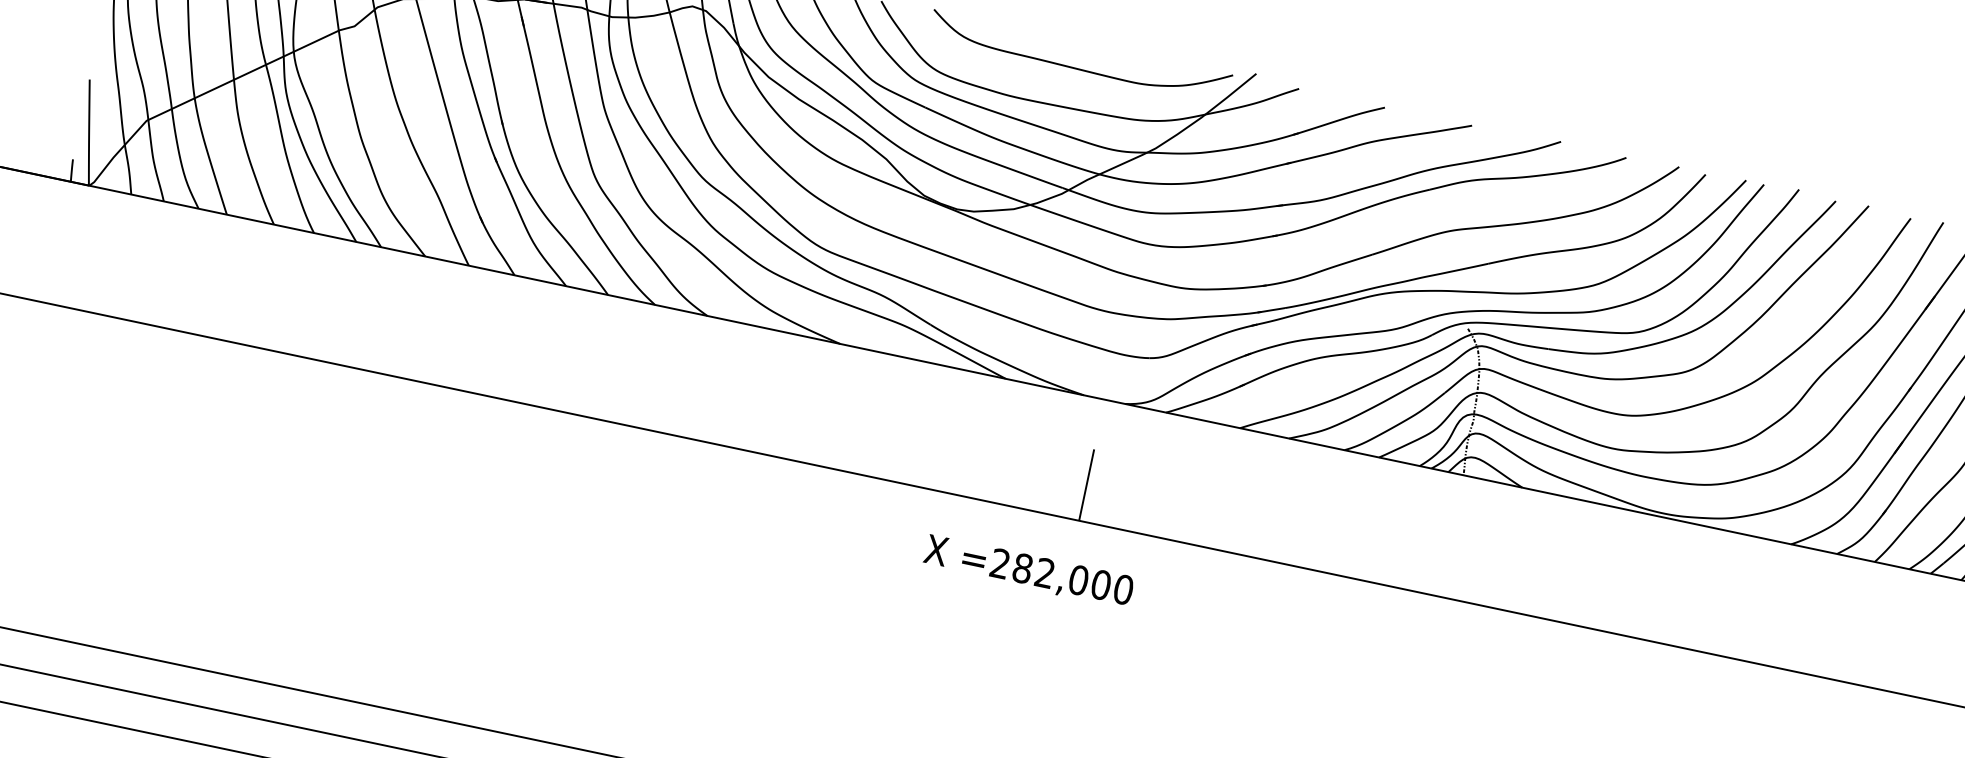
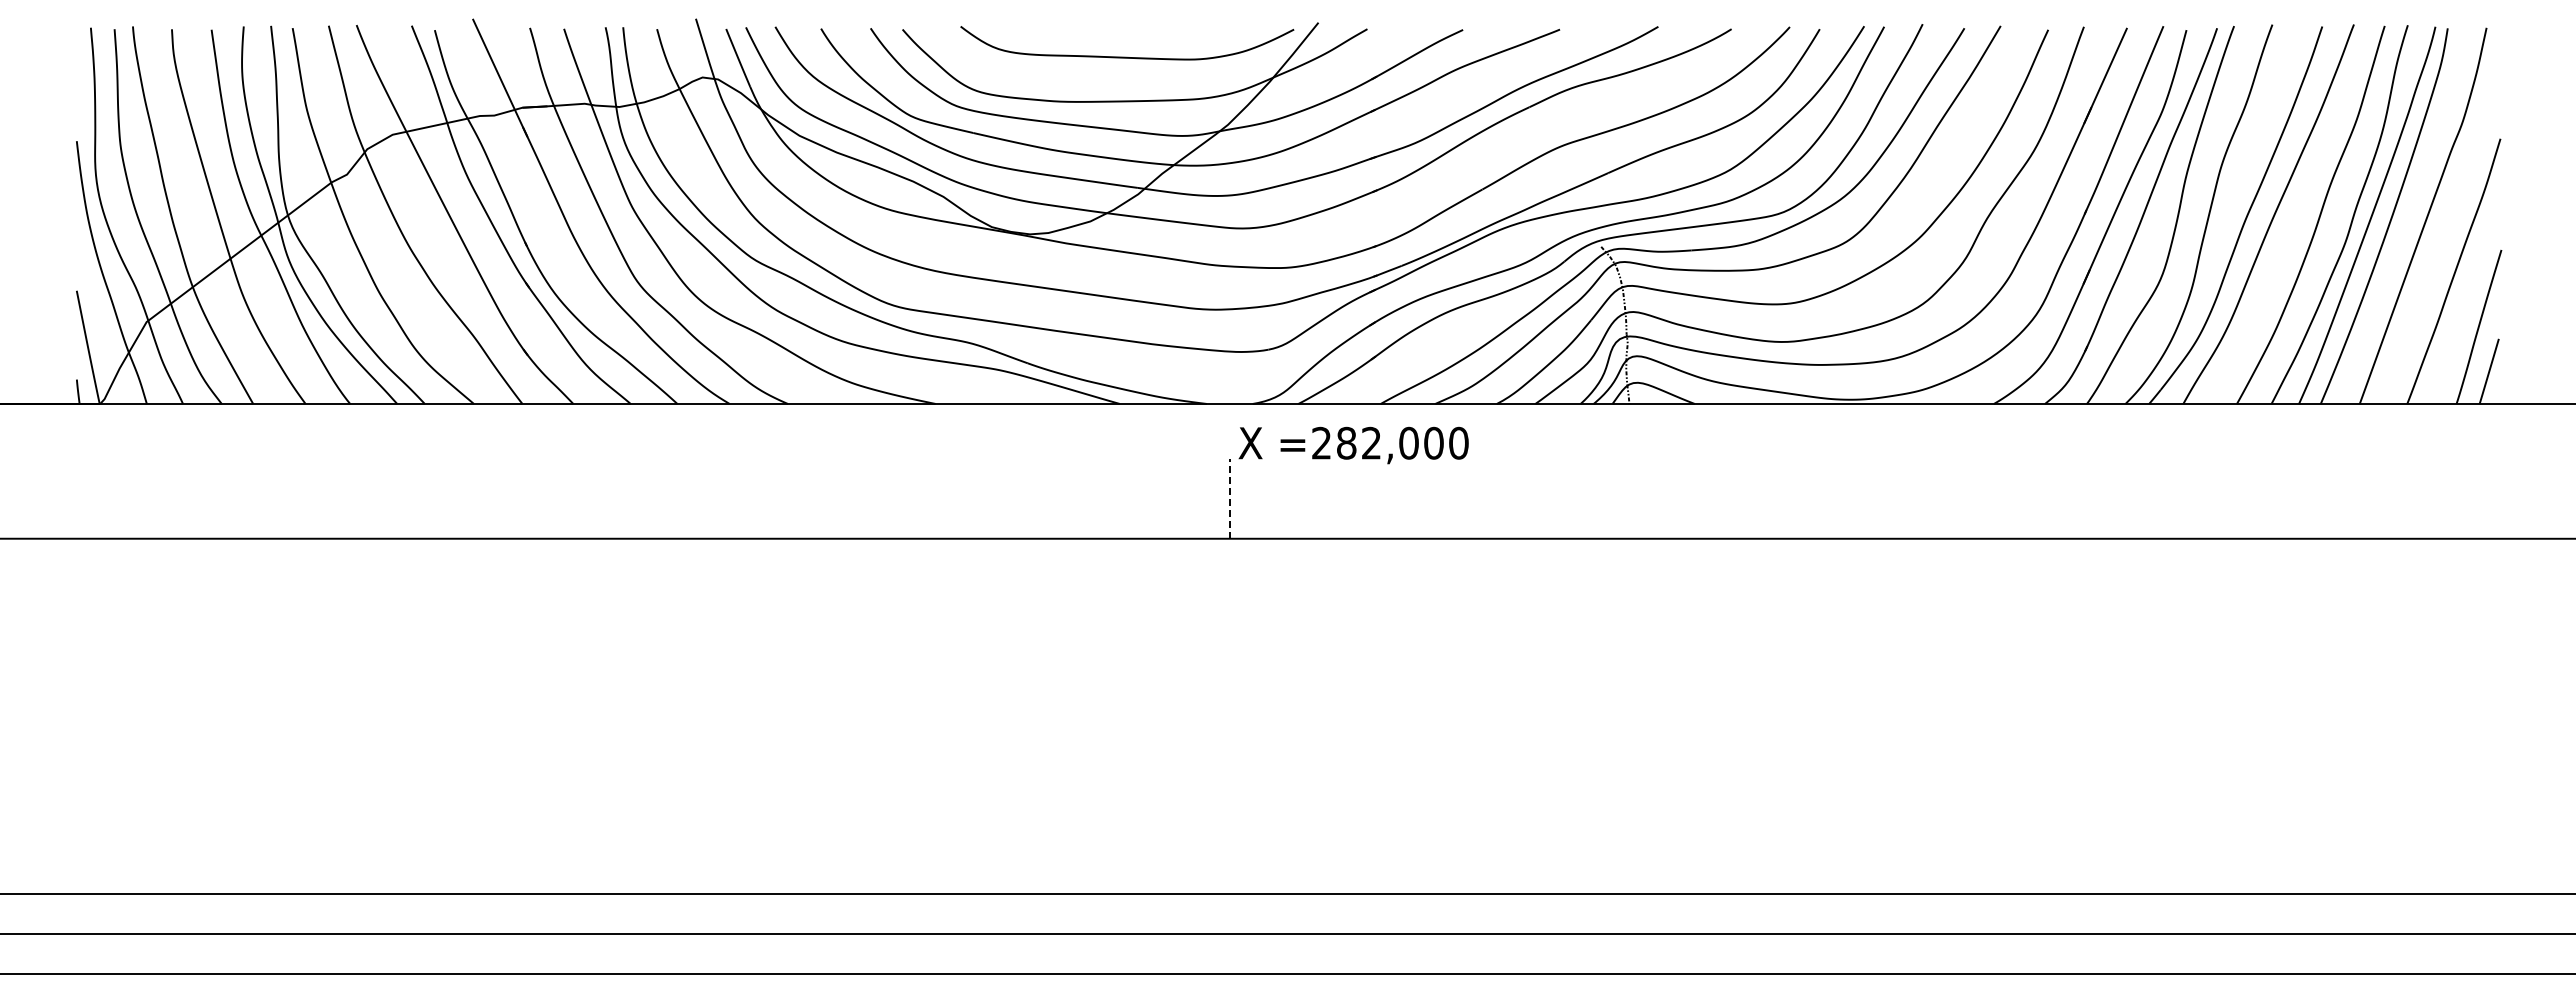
line: (1087, 485) -> (1230, 499), solid -> dashed
text: (1028, 571) -> (1353, 445), moved

